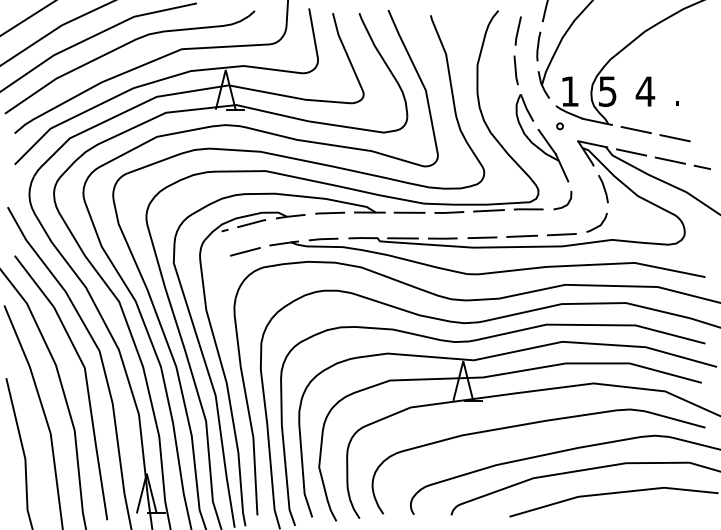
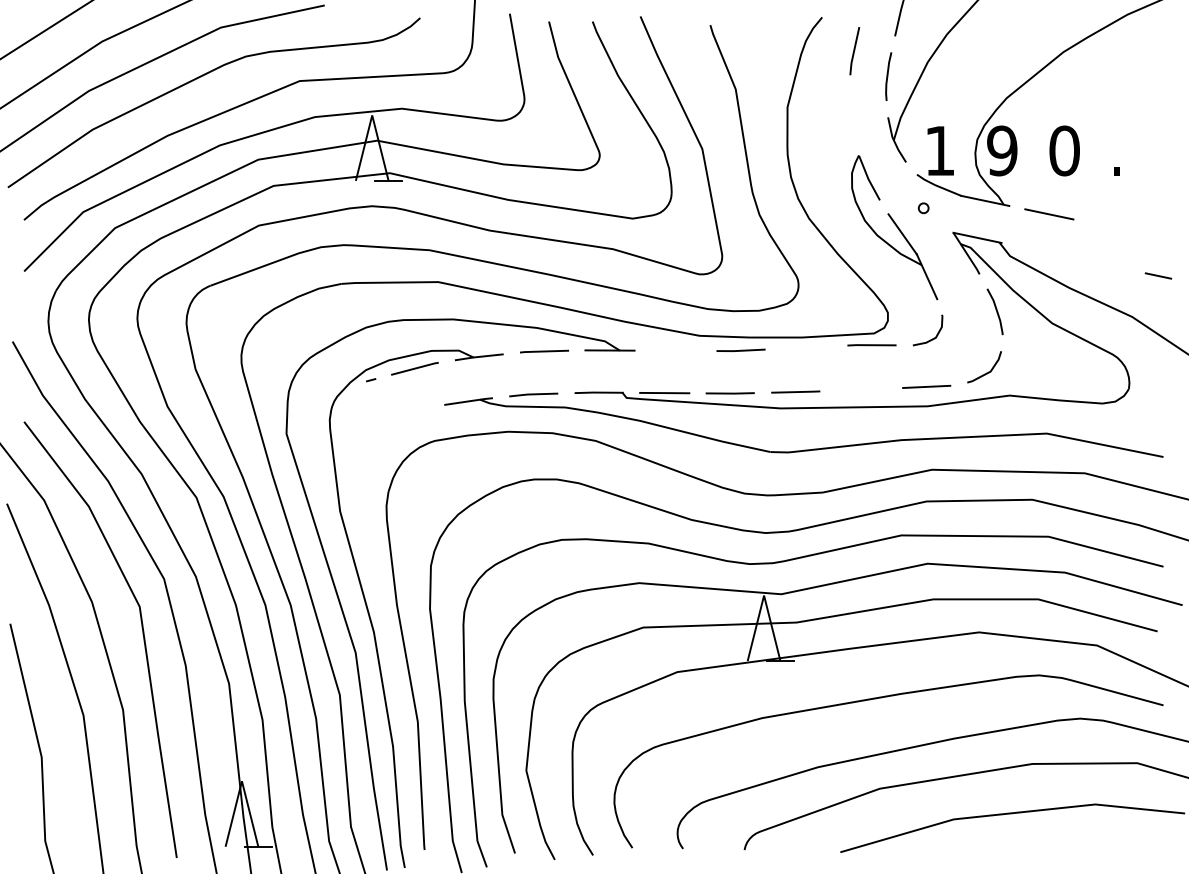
line: (515, 70) -> (850, 116), removed
text: (607, 91) -> (1001, 150), 5 -> 9
text: (645, 91) -> (1064, 150), 4 -> 0
line: (674, 138) -> (1112, 228), removed
line: (631, 152) -> (1041, 251), removed
line: (669, 160) -> (1104, 264), removed
line: (488, 210) -> (805, 347), removed
line: (409, 212) -> (675, 350), removed
line: (522, 235) -> (861, 388), removed
line: (244, 251) -> (403, 414), removed

